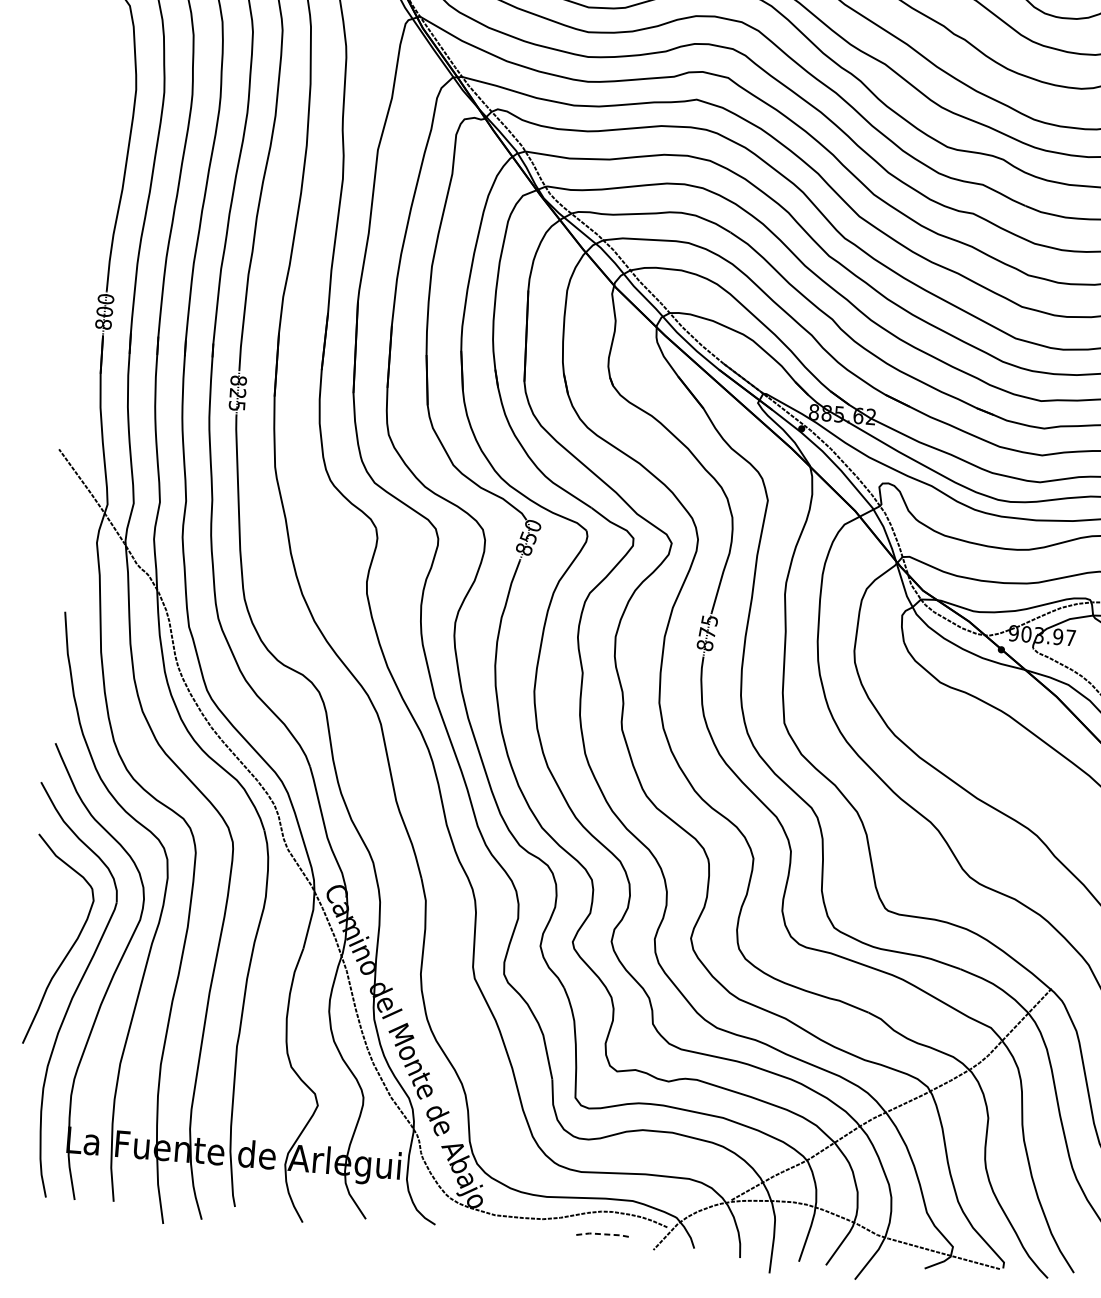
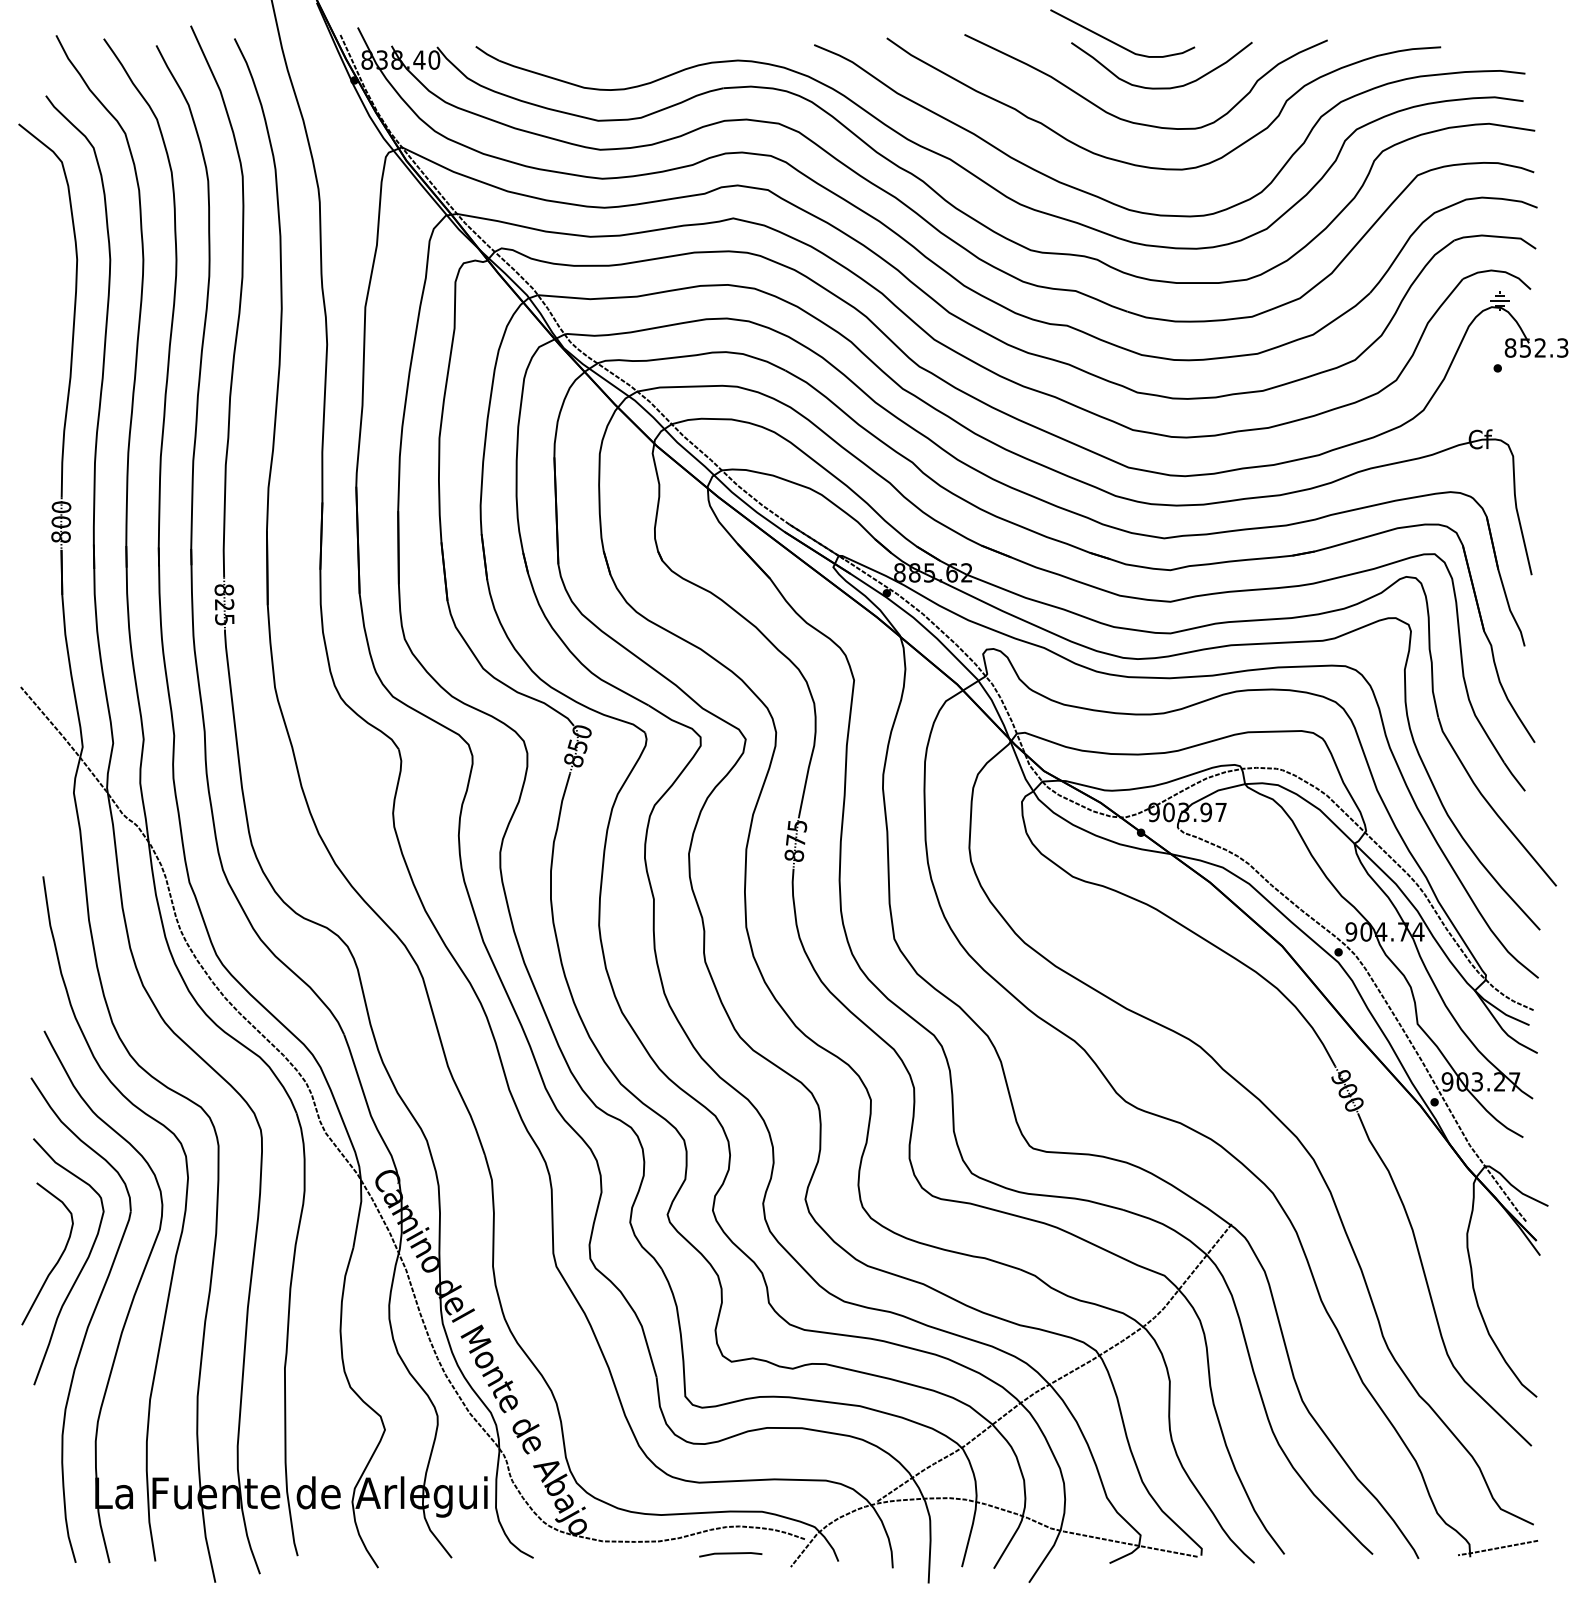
curve: (52, 937) -> (58, 1258), added
line: (603, 1234) -> (731, 1553), dashed -> solid

